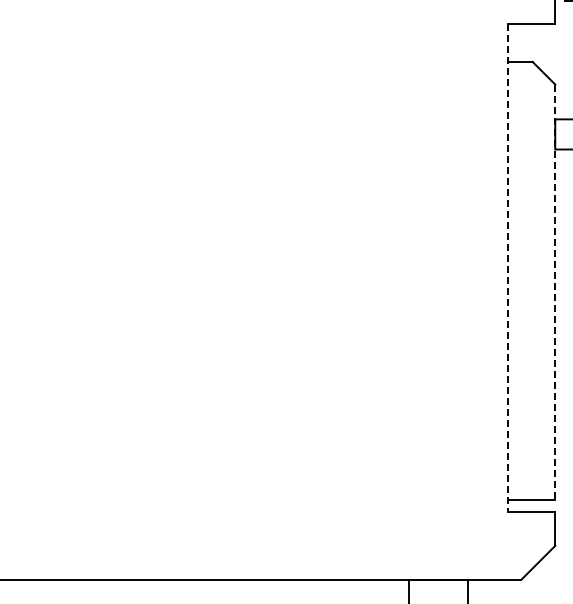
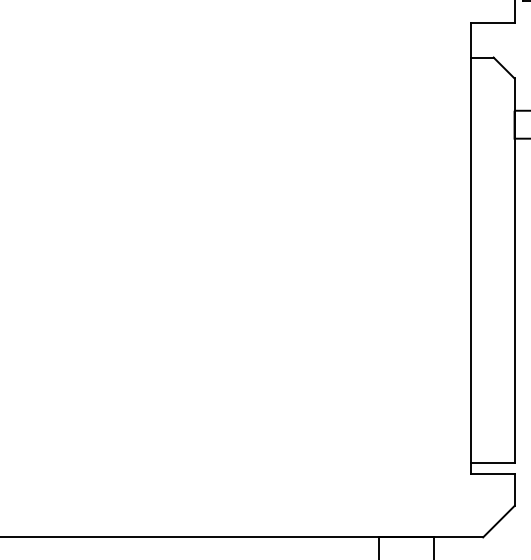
line: (508, 267) -> (471, 248), dashed -> solid
line: (555, 292) -> (514, 271), dashed -> solid

